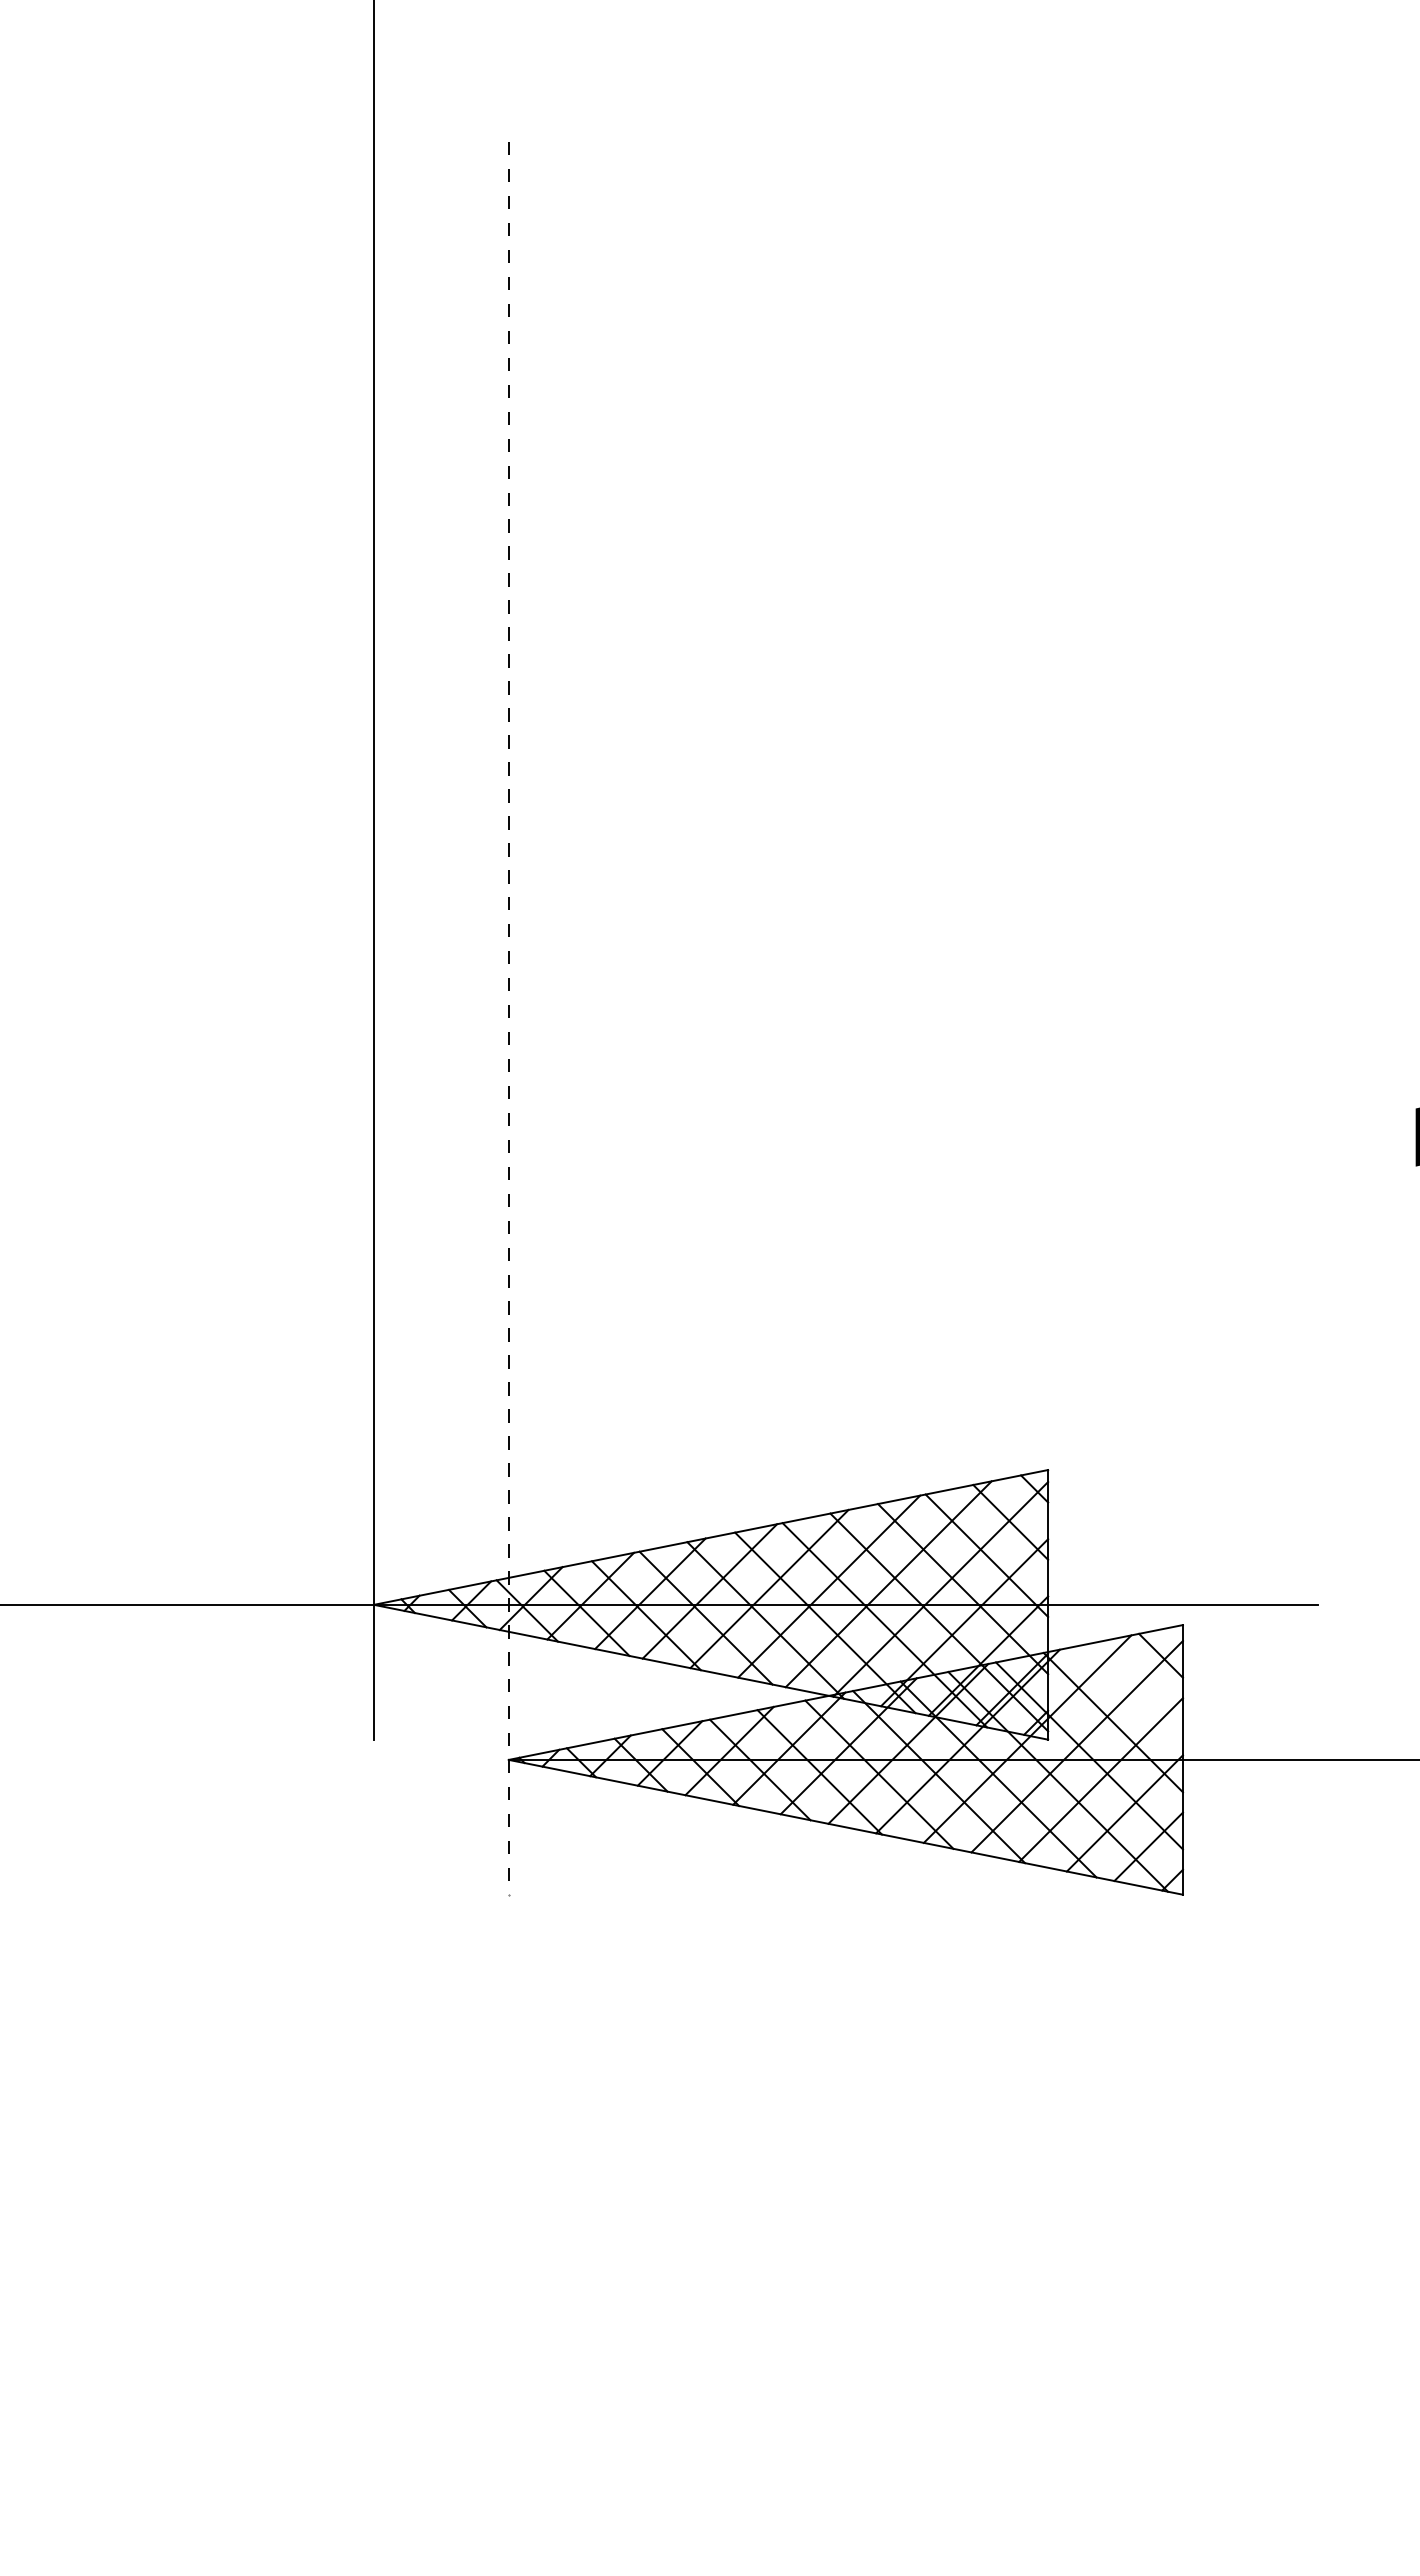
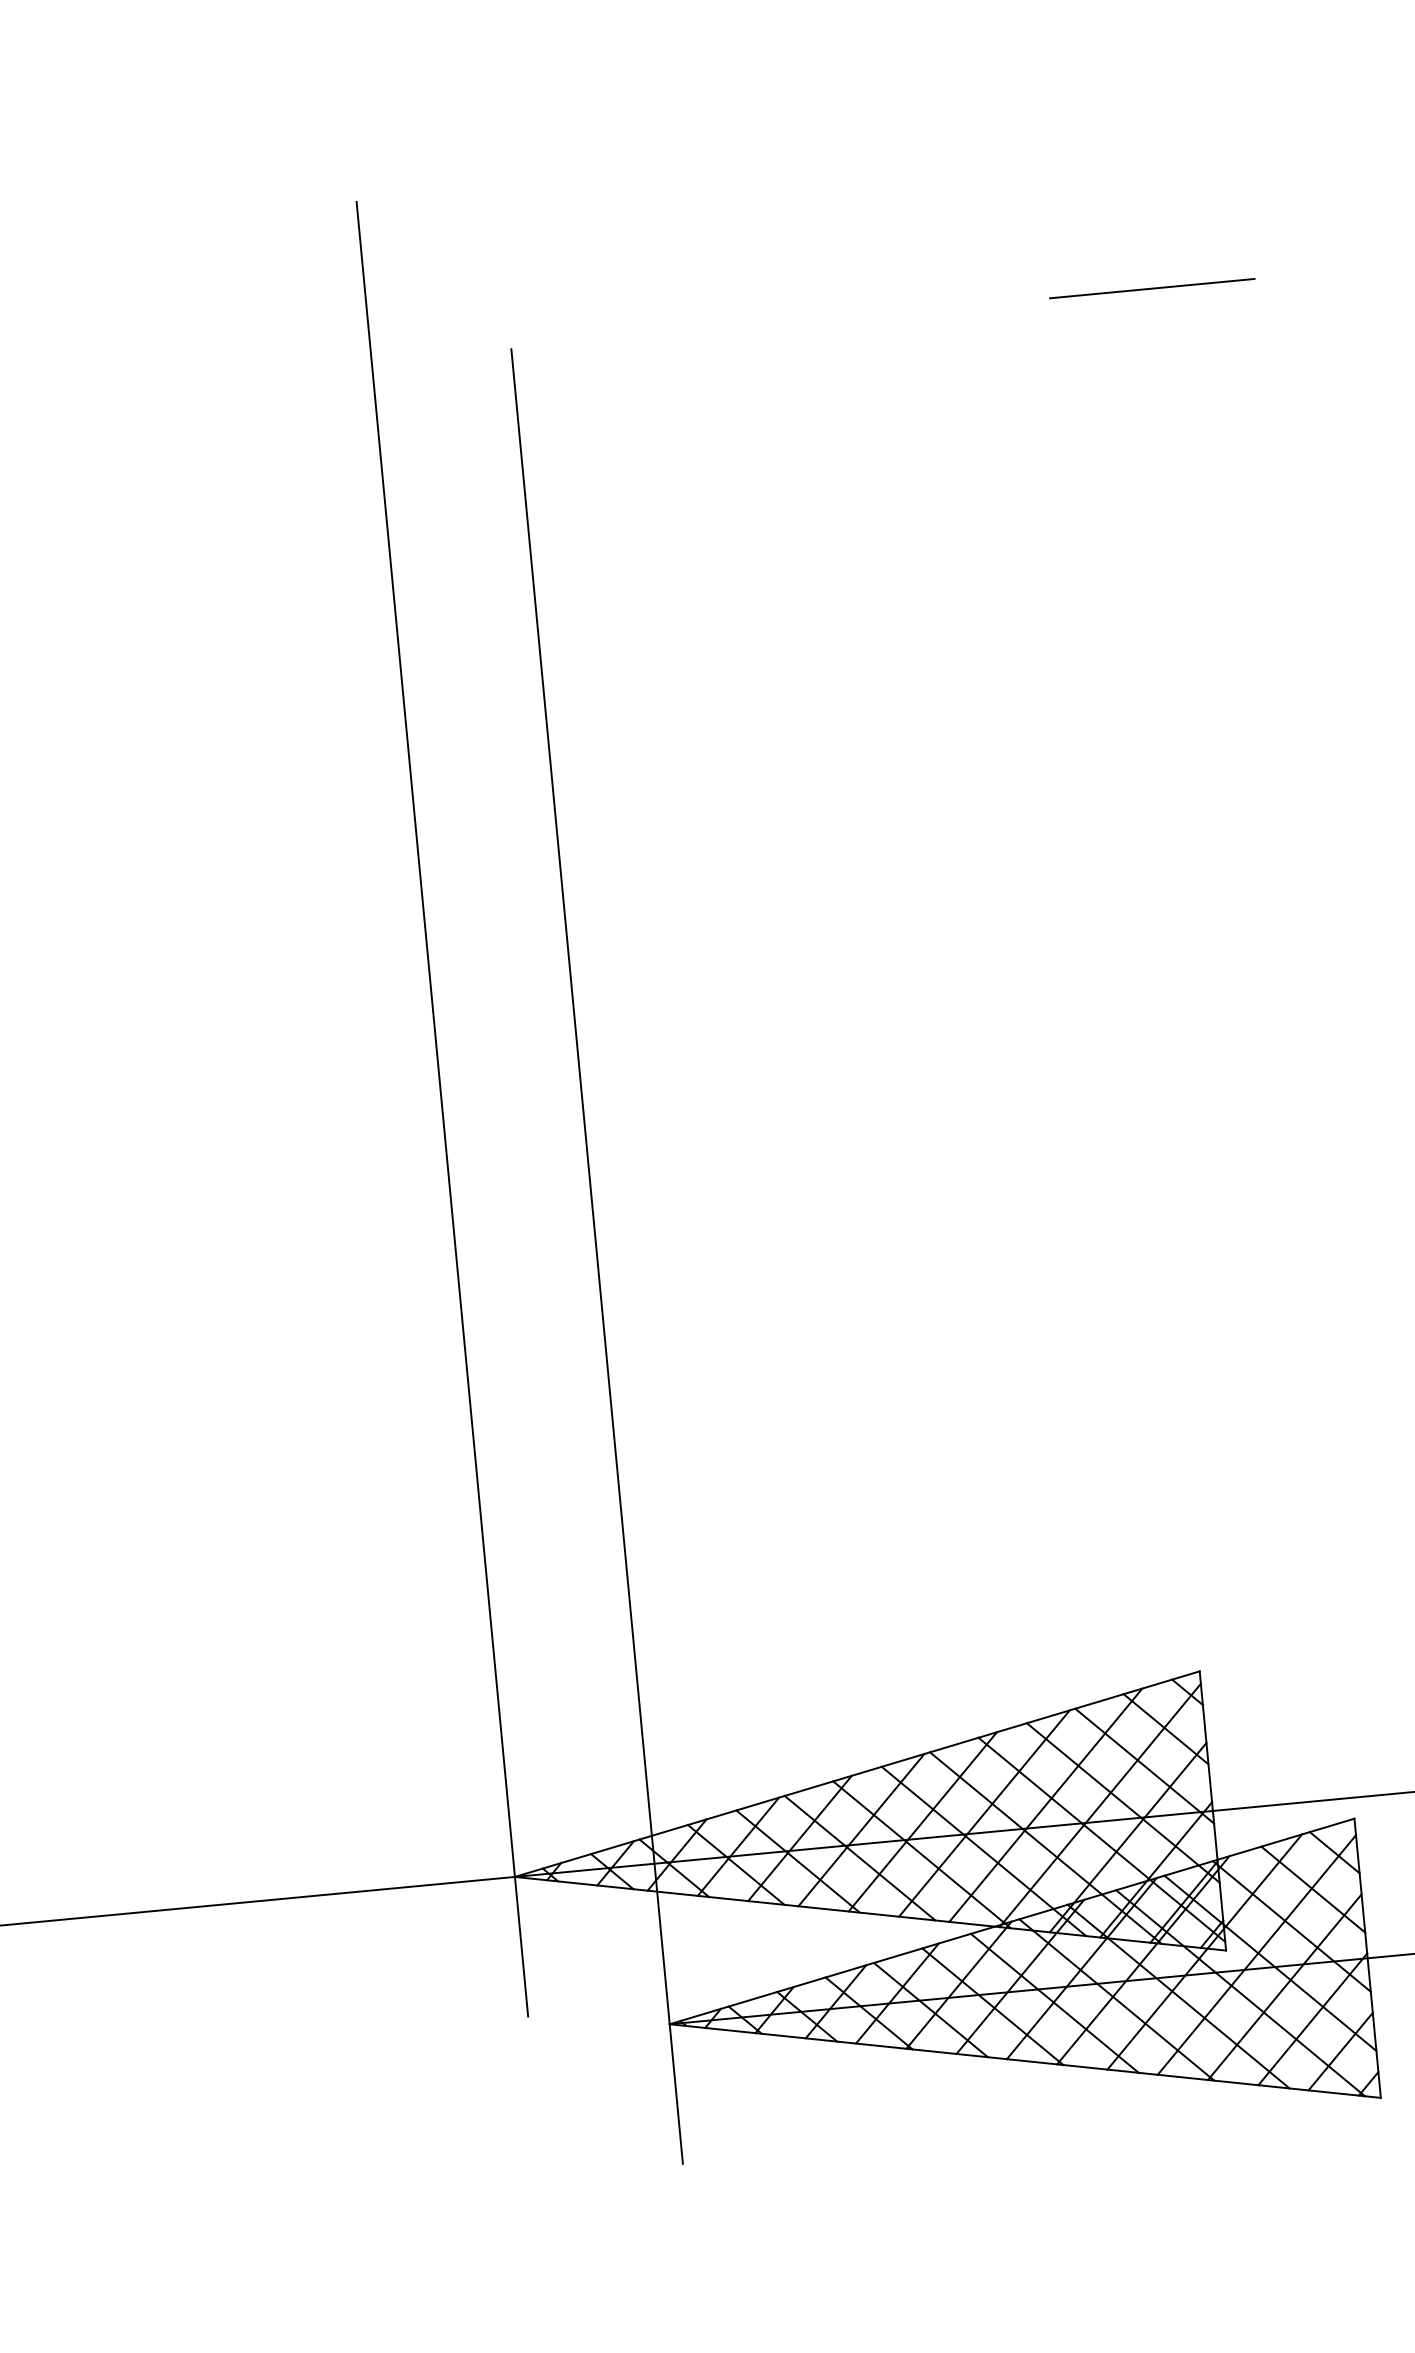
line: (1127, 141) -> (1151, 288), added
line: (508, 1018) -> (596, 1256), dashed -> solid
line: (1136, 1689) -> (1312, 1889), added

